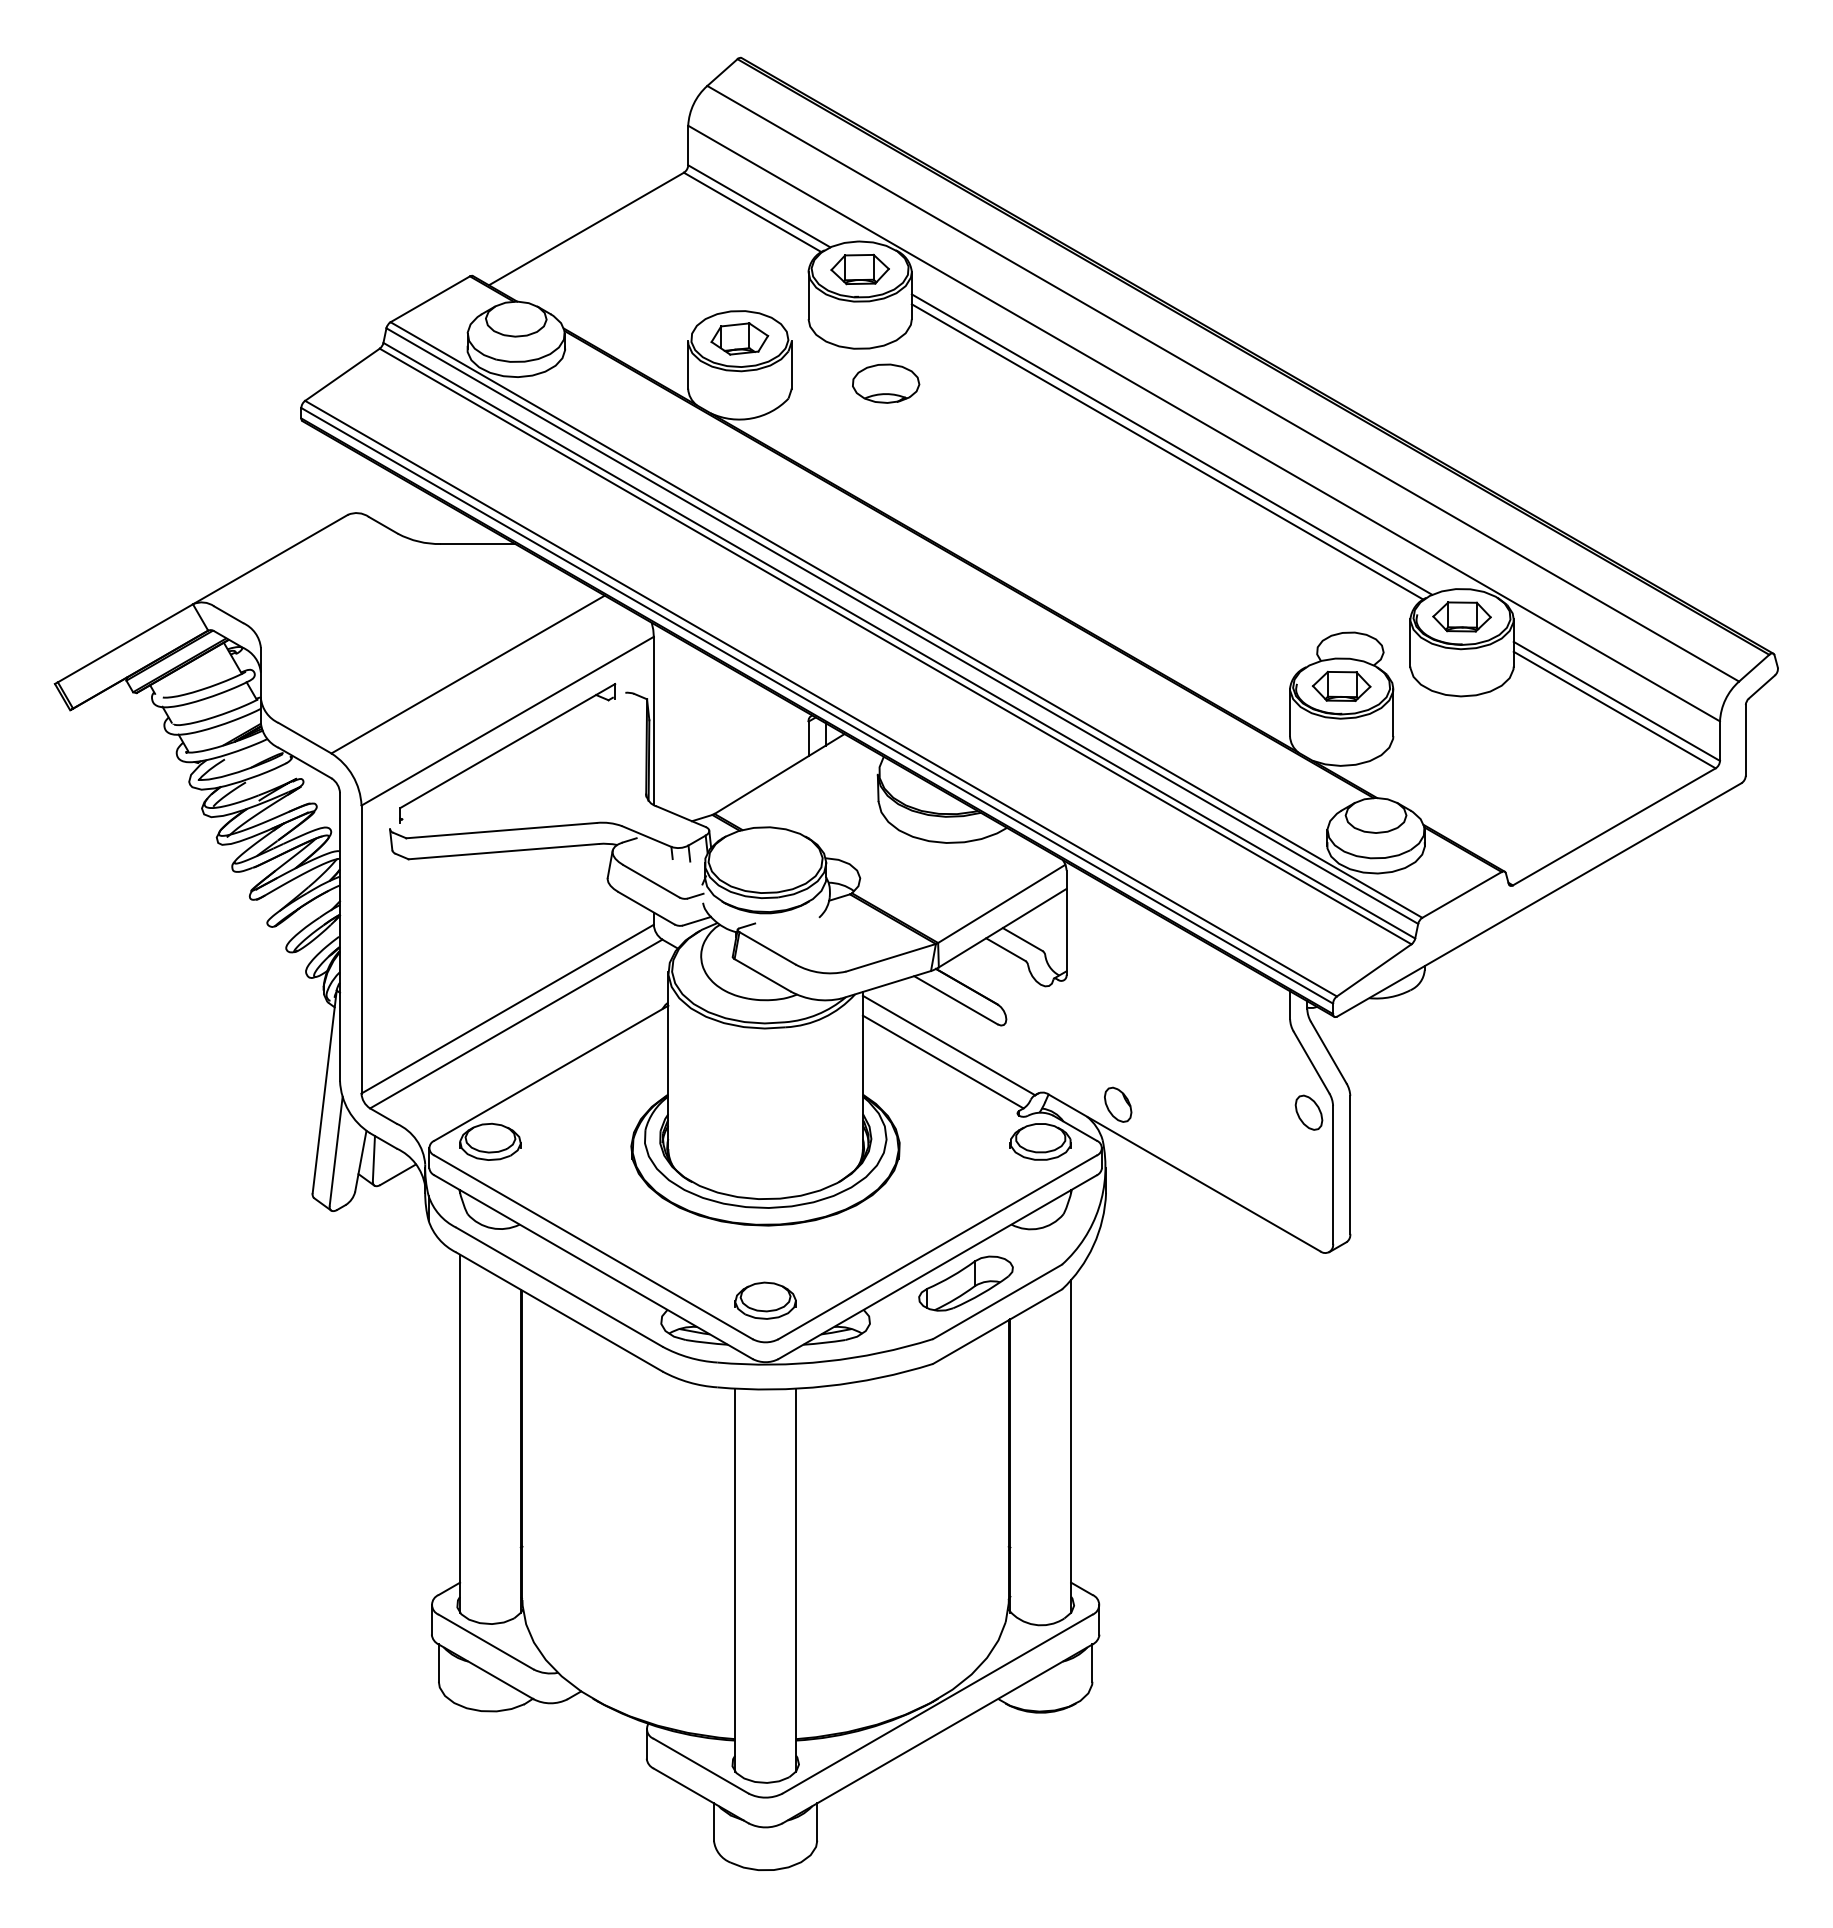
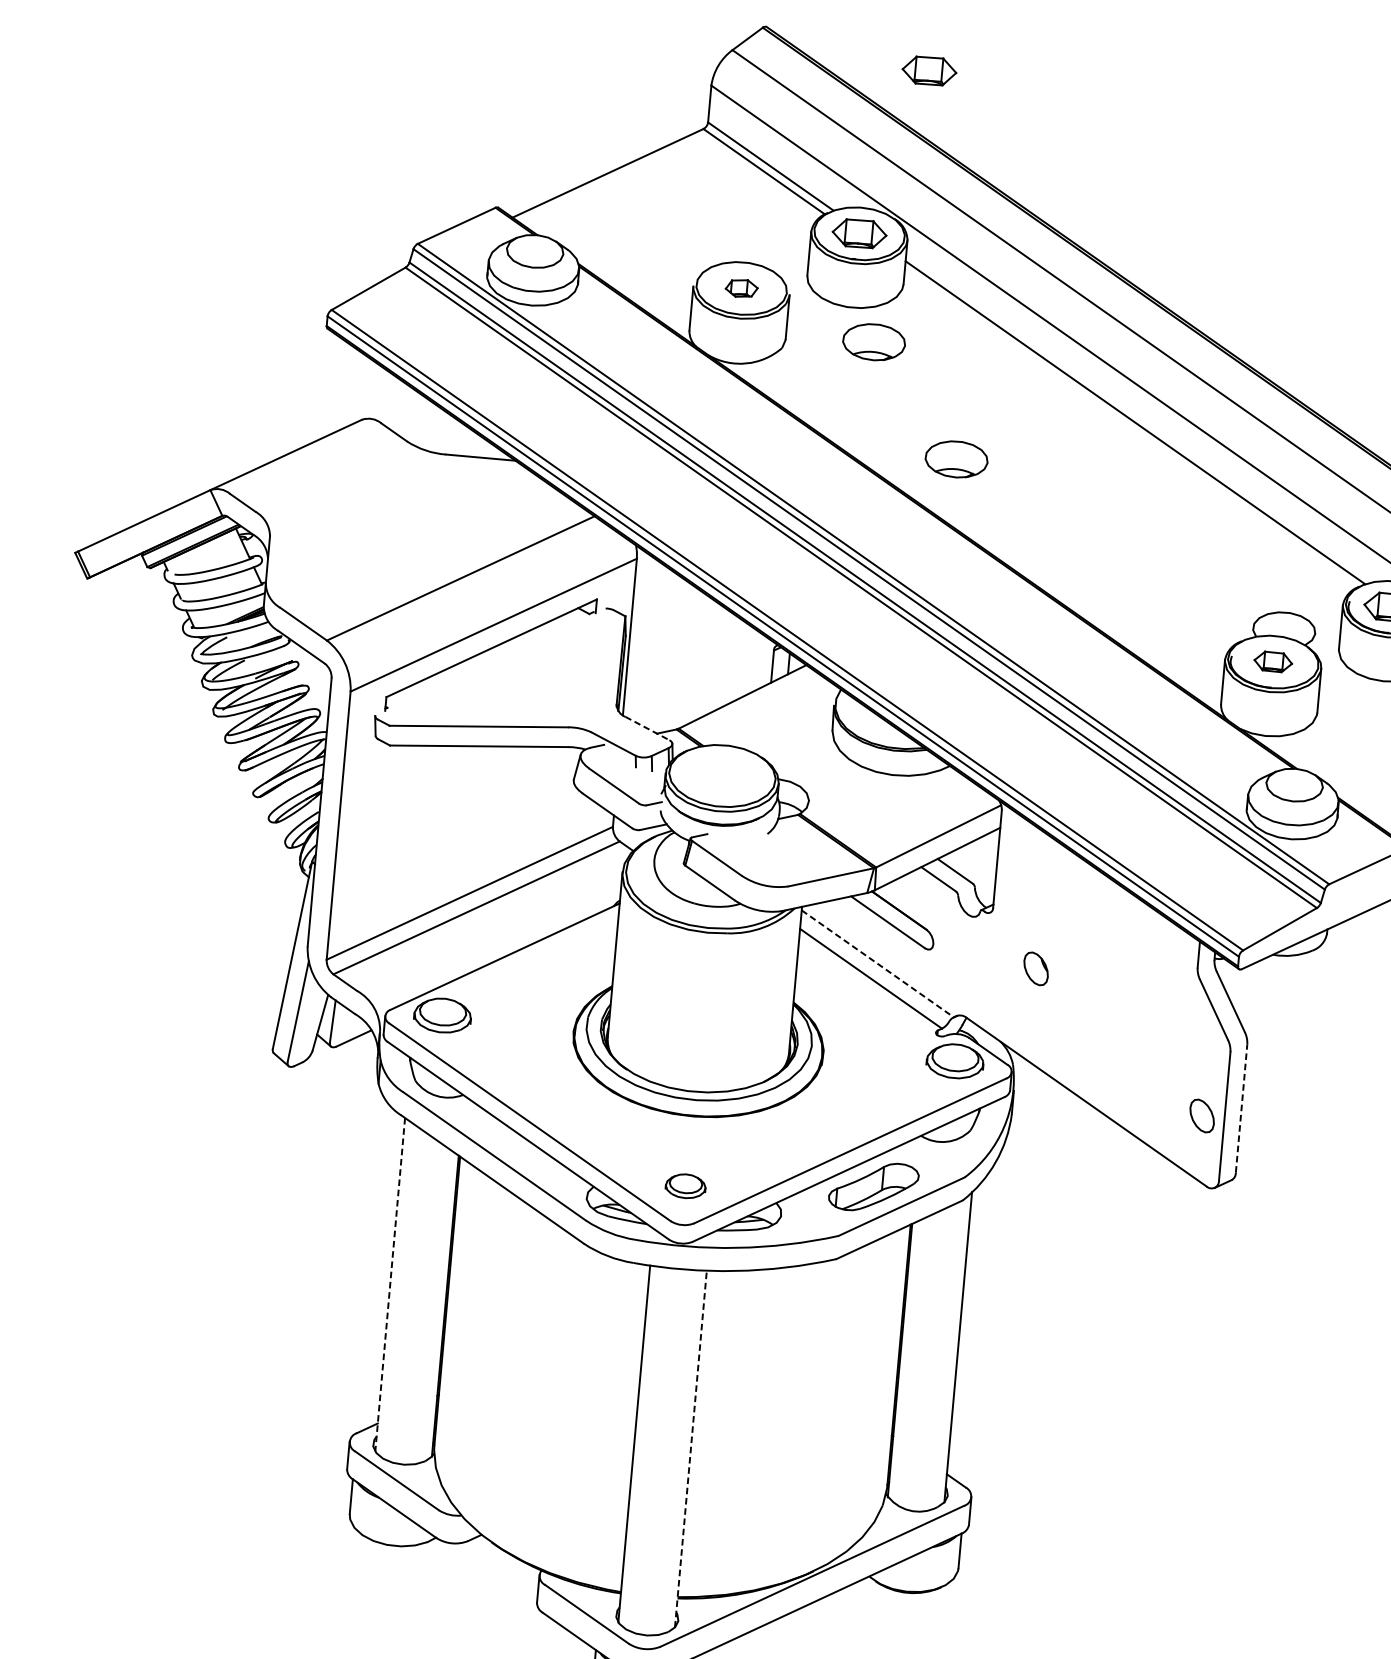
part: (918, 89) -> (928, 71), added
part: (739, 338) -> (741, 288), size x0.6
line: (1167, 451) -> (1130, 428), removed
part: (985, 500) -> (957, 459), added
part: (1341, 685) -> (1273, 661), size x0.7
line: (681, 816) -> (647, 728), solid -> dashed
line: (949, 1045) -> (878, 963), solid -> dashed
part: (1118, 1104) -> (1036, 968), moved
part: (1308, 1112) -> (1201, 1115), moved
line: (1350, 1164) -> (1241, 1108), solid -> dashed
part: (765, 1300) -> (685, 1186), size x0.7
line: (460, 1434) -> (390, 1285), solid -> dashed
line: (796, 1580) -> (691, 1449), solid -> dashed

